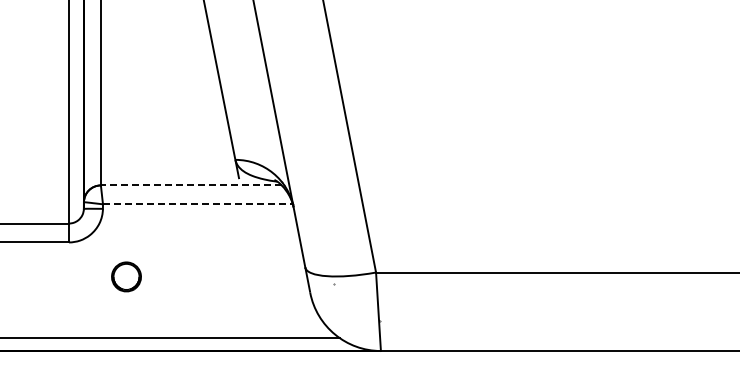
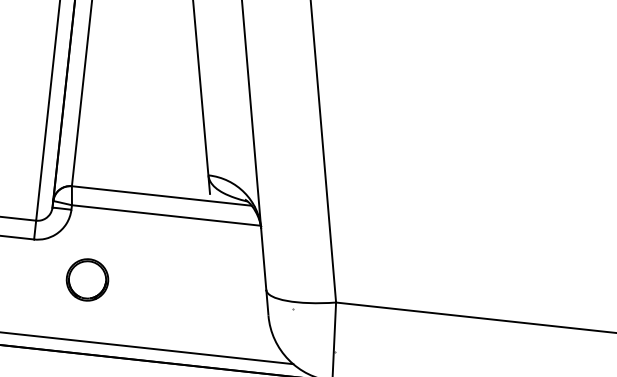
line: (190, 185) -> (161, 195), dashed -> solid
line: (197, 204) -> (165, 215), dashed -> solid
part: (126, 276) -> (87, 279), size x1.43

